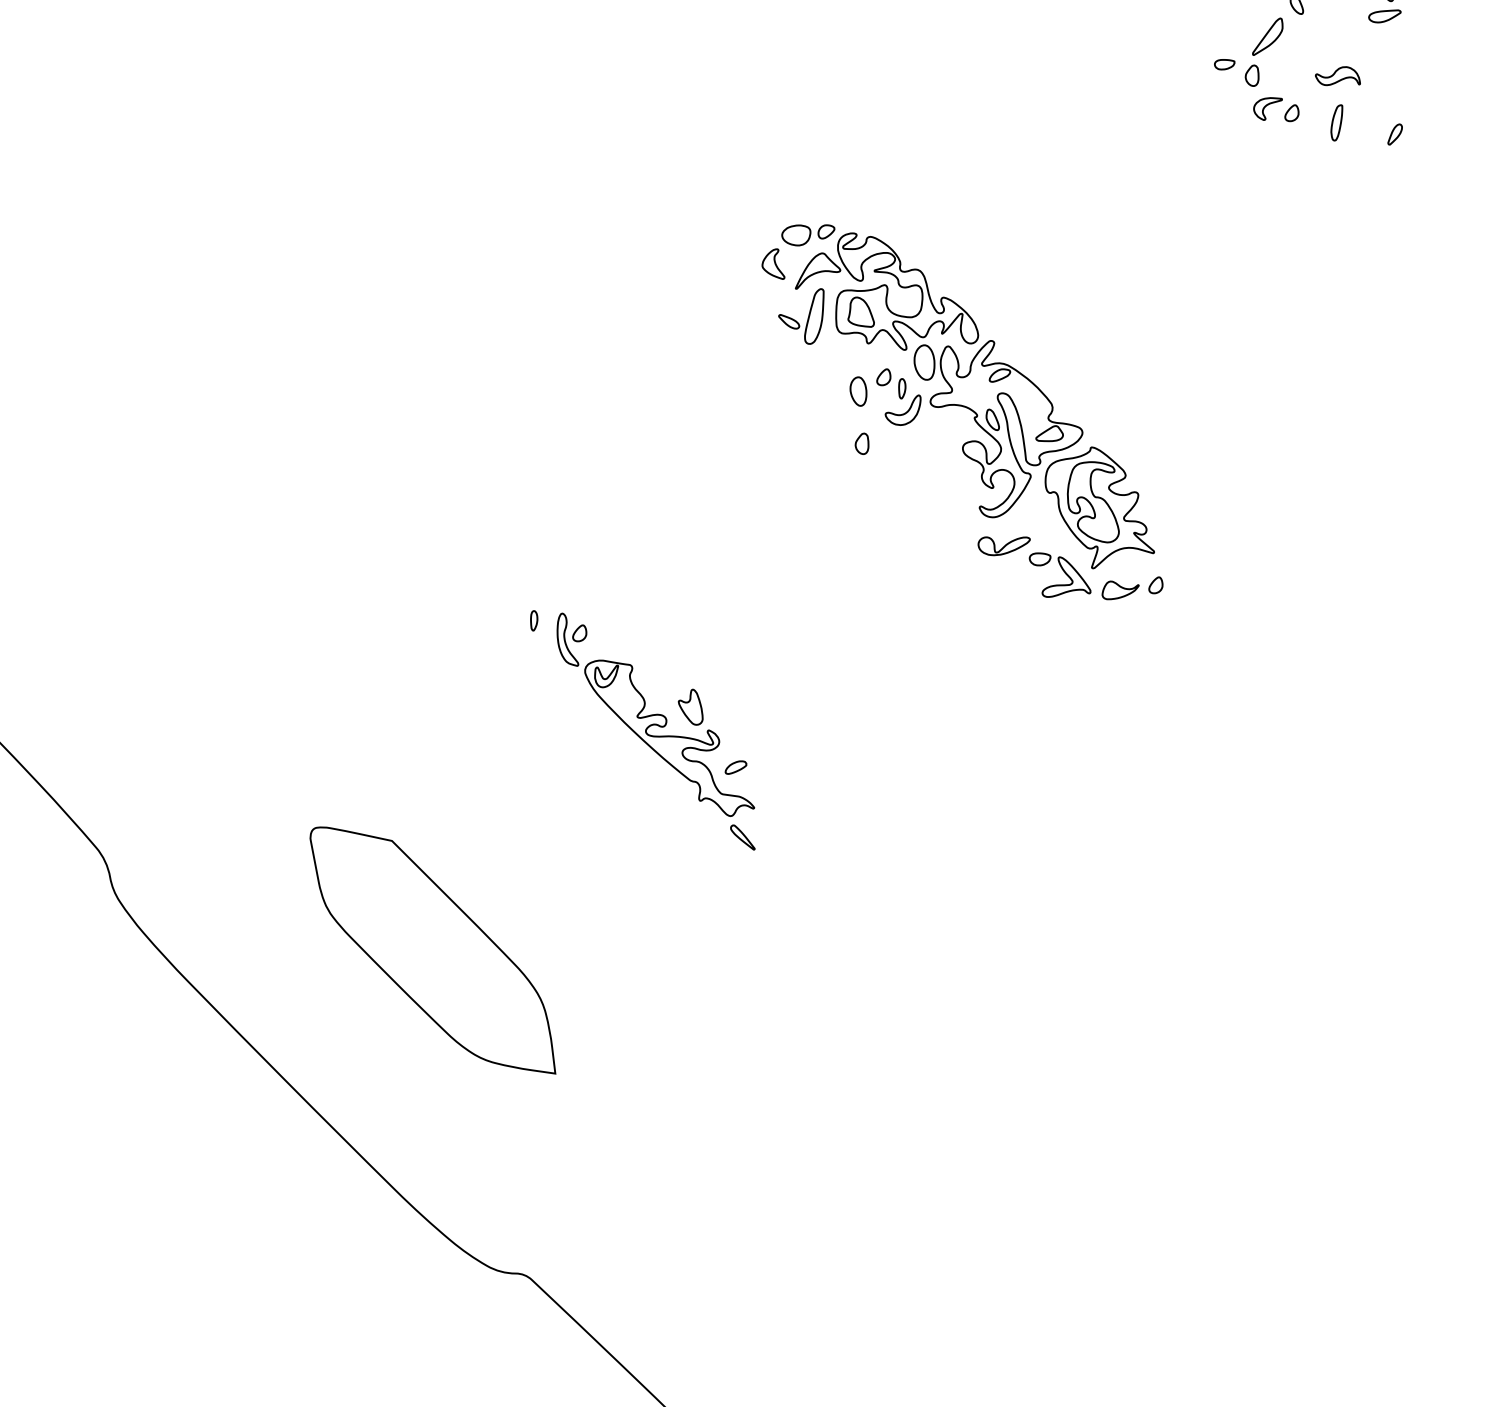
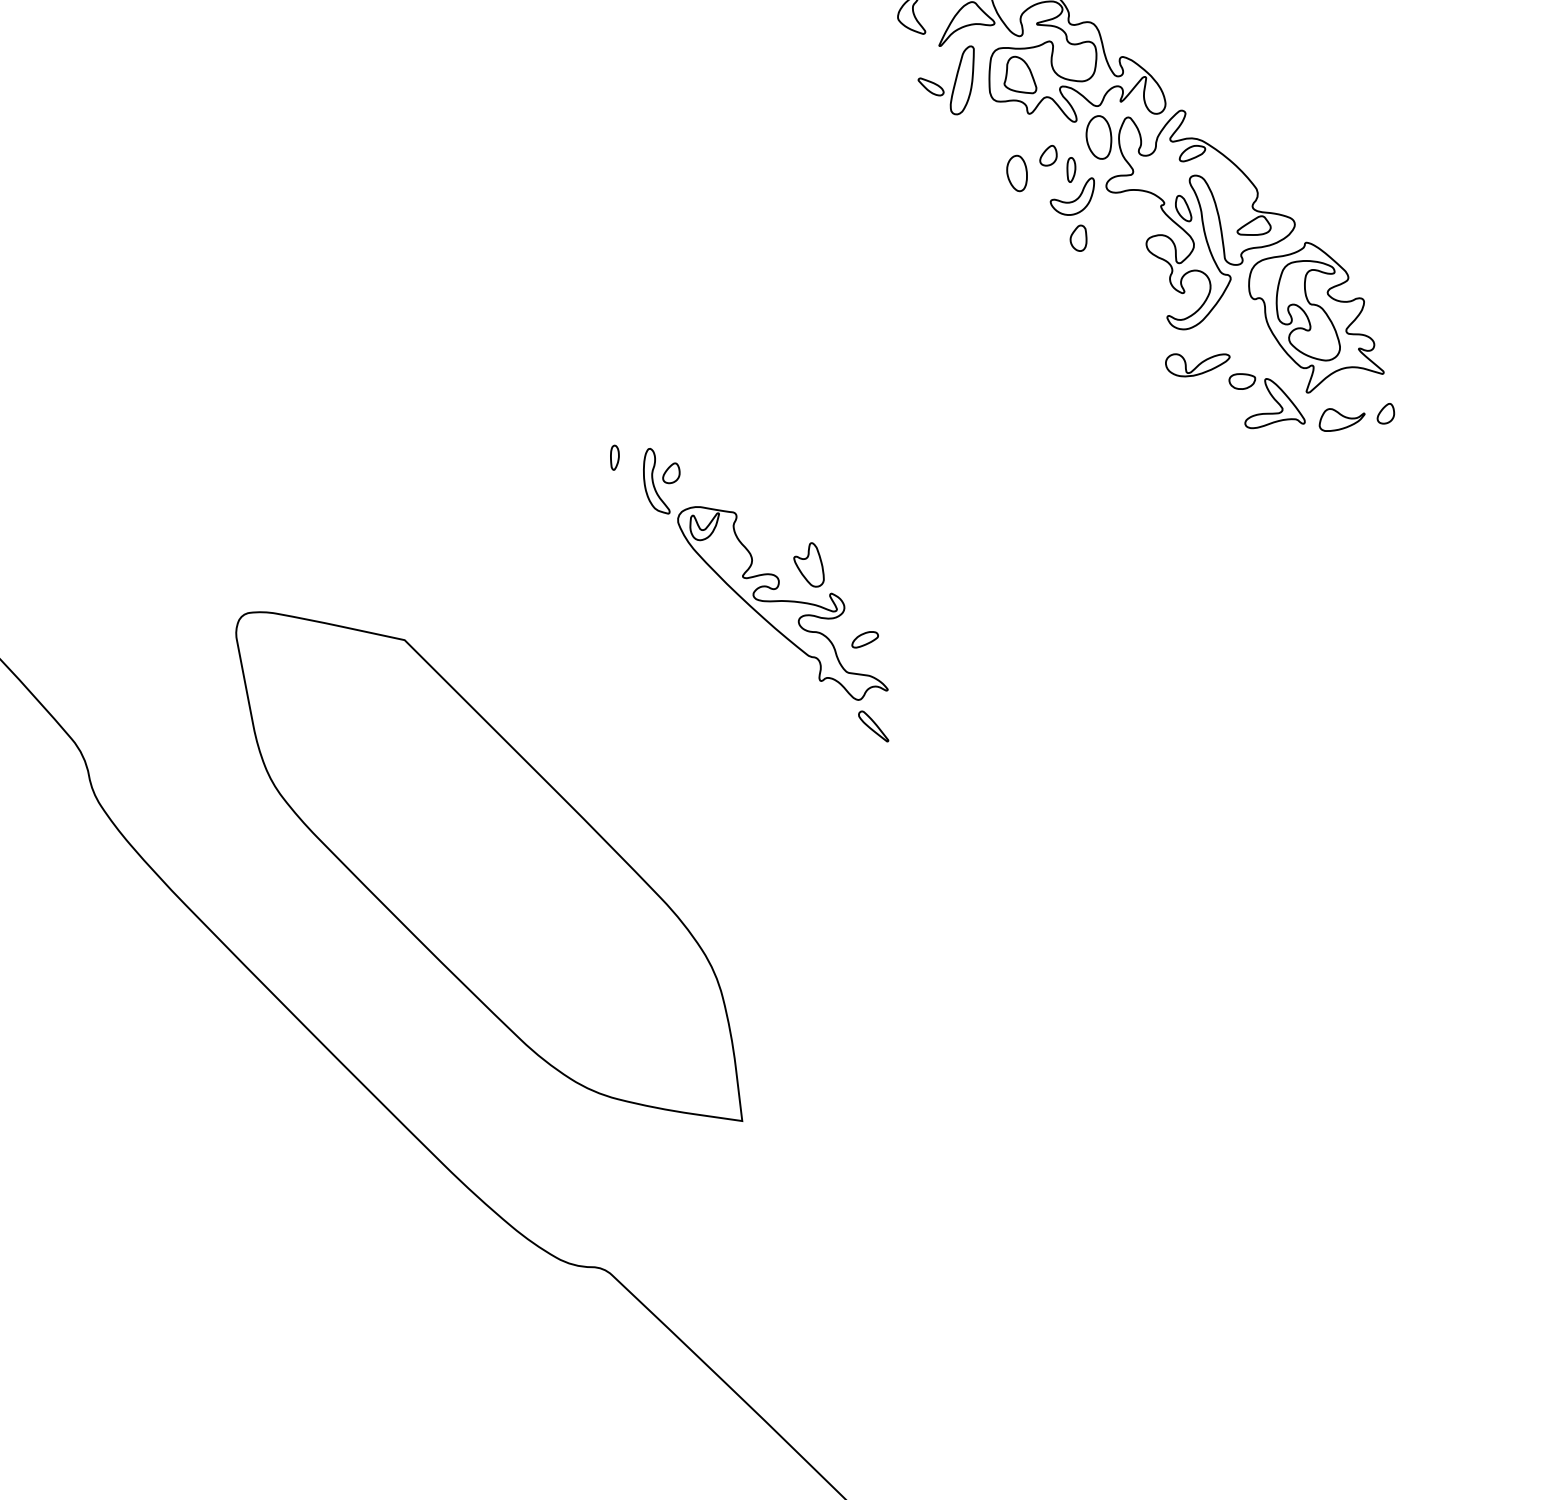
part: (861, 443) -> (1077, 237), moved
part: (432, 950) -> (488, 866), size x1.67

